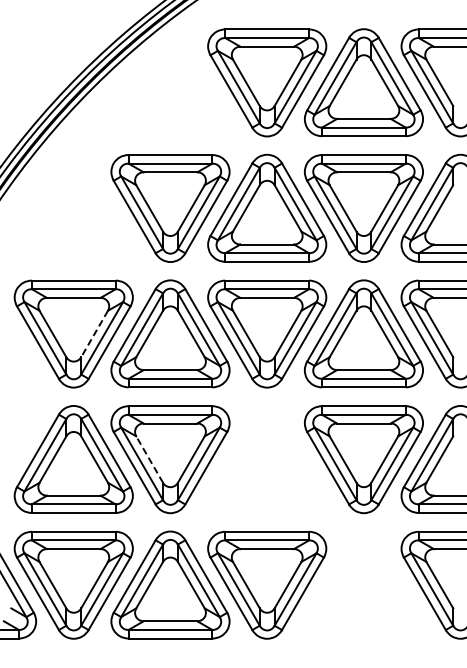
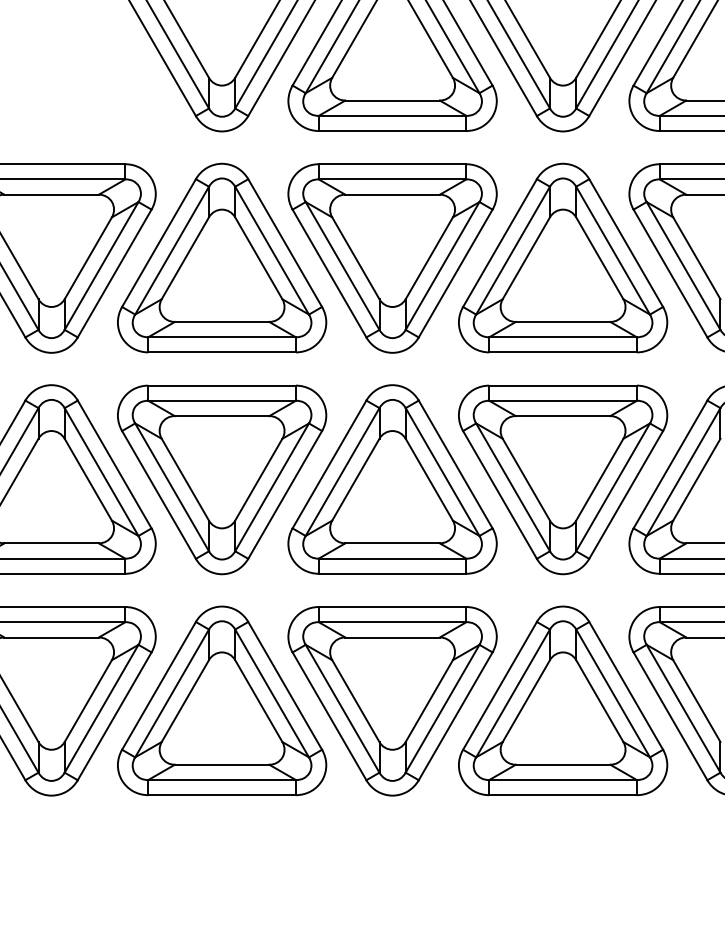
line: (94, 333) -> (88, 257), dashed -> solid
line: (149, 459) -> (185, 479), dashed -> solid
part: (267, 459) -> (393, 479), added
part: (363, 584) -> (562, 699), added

